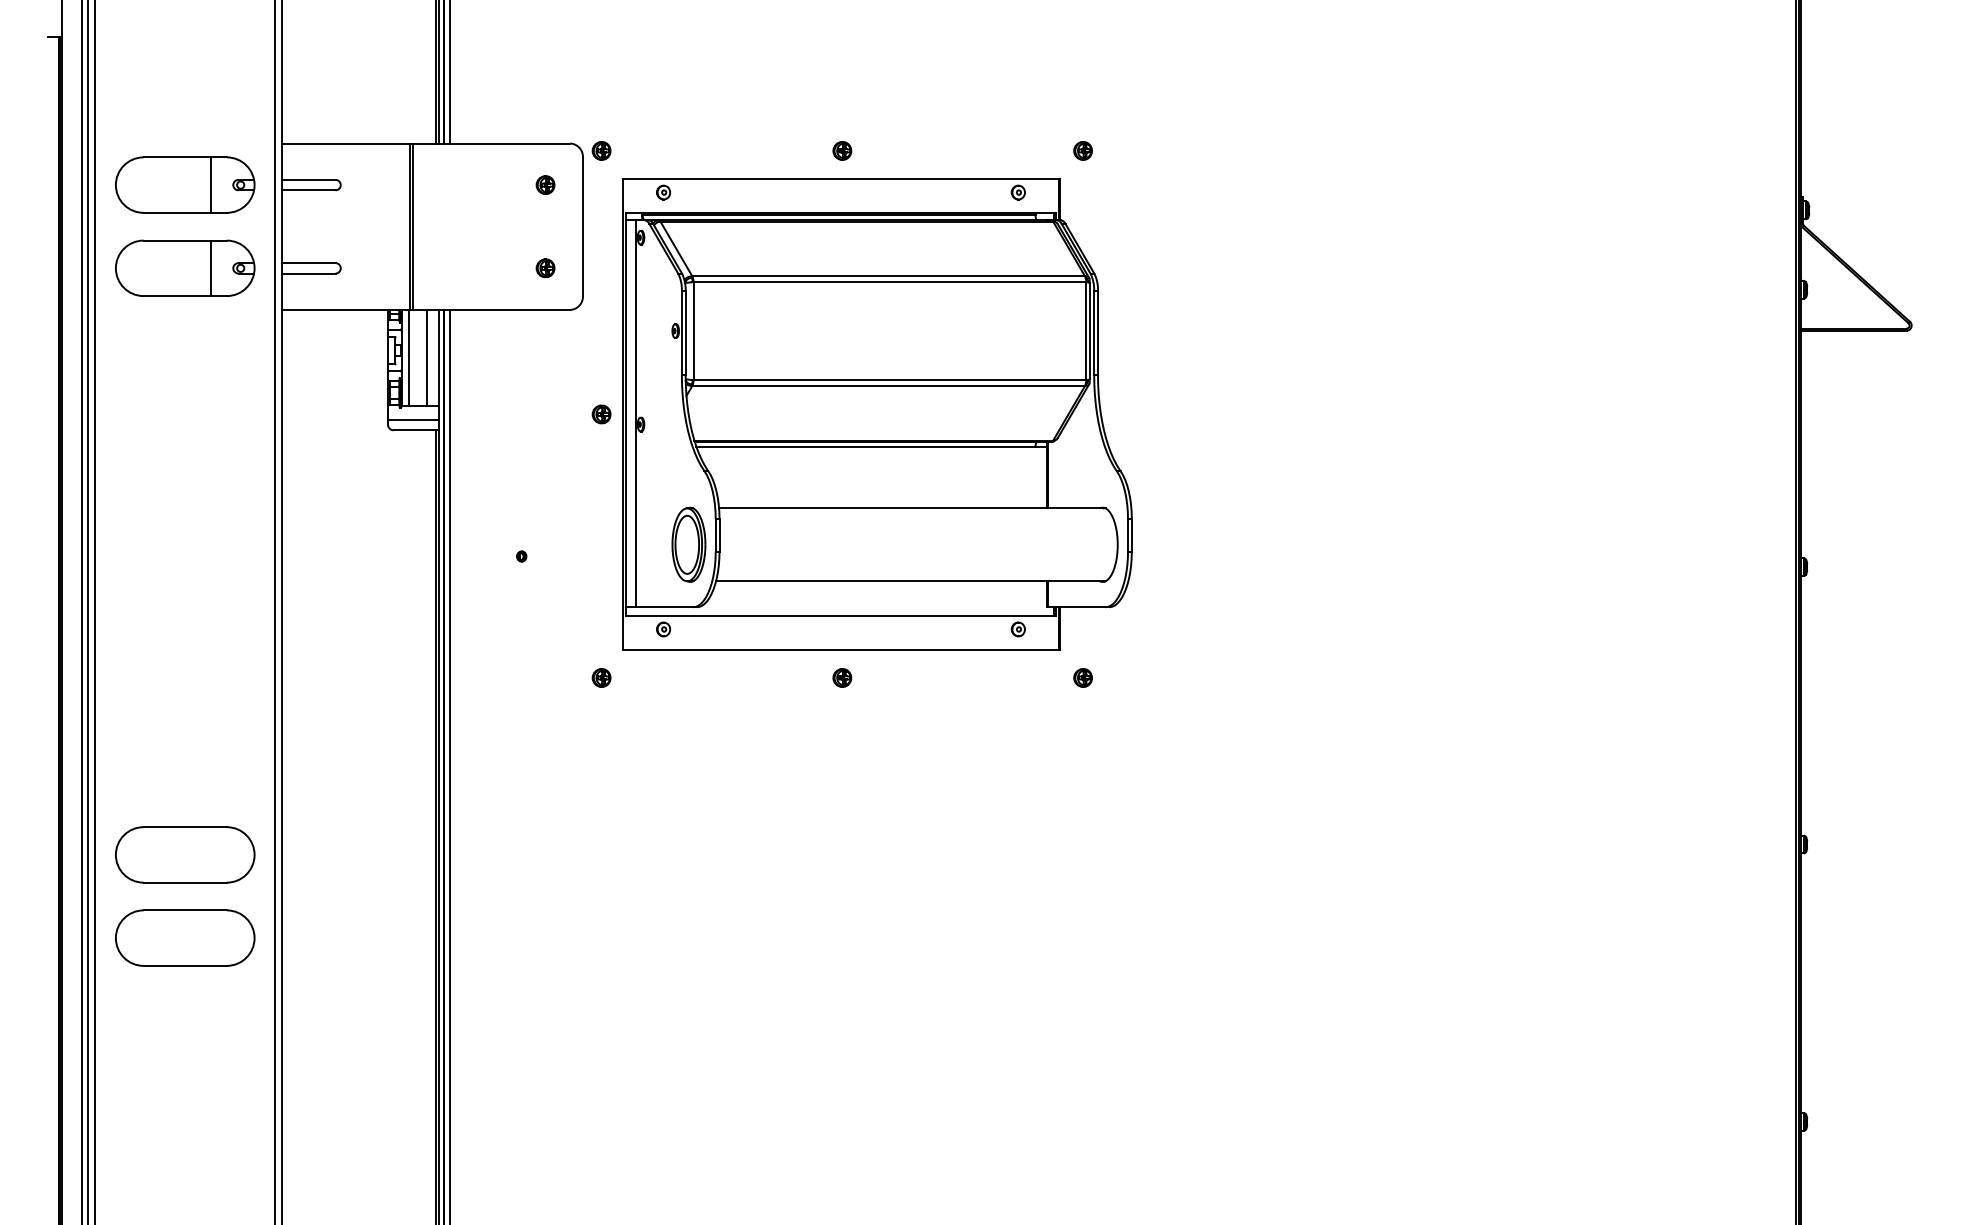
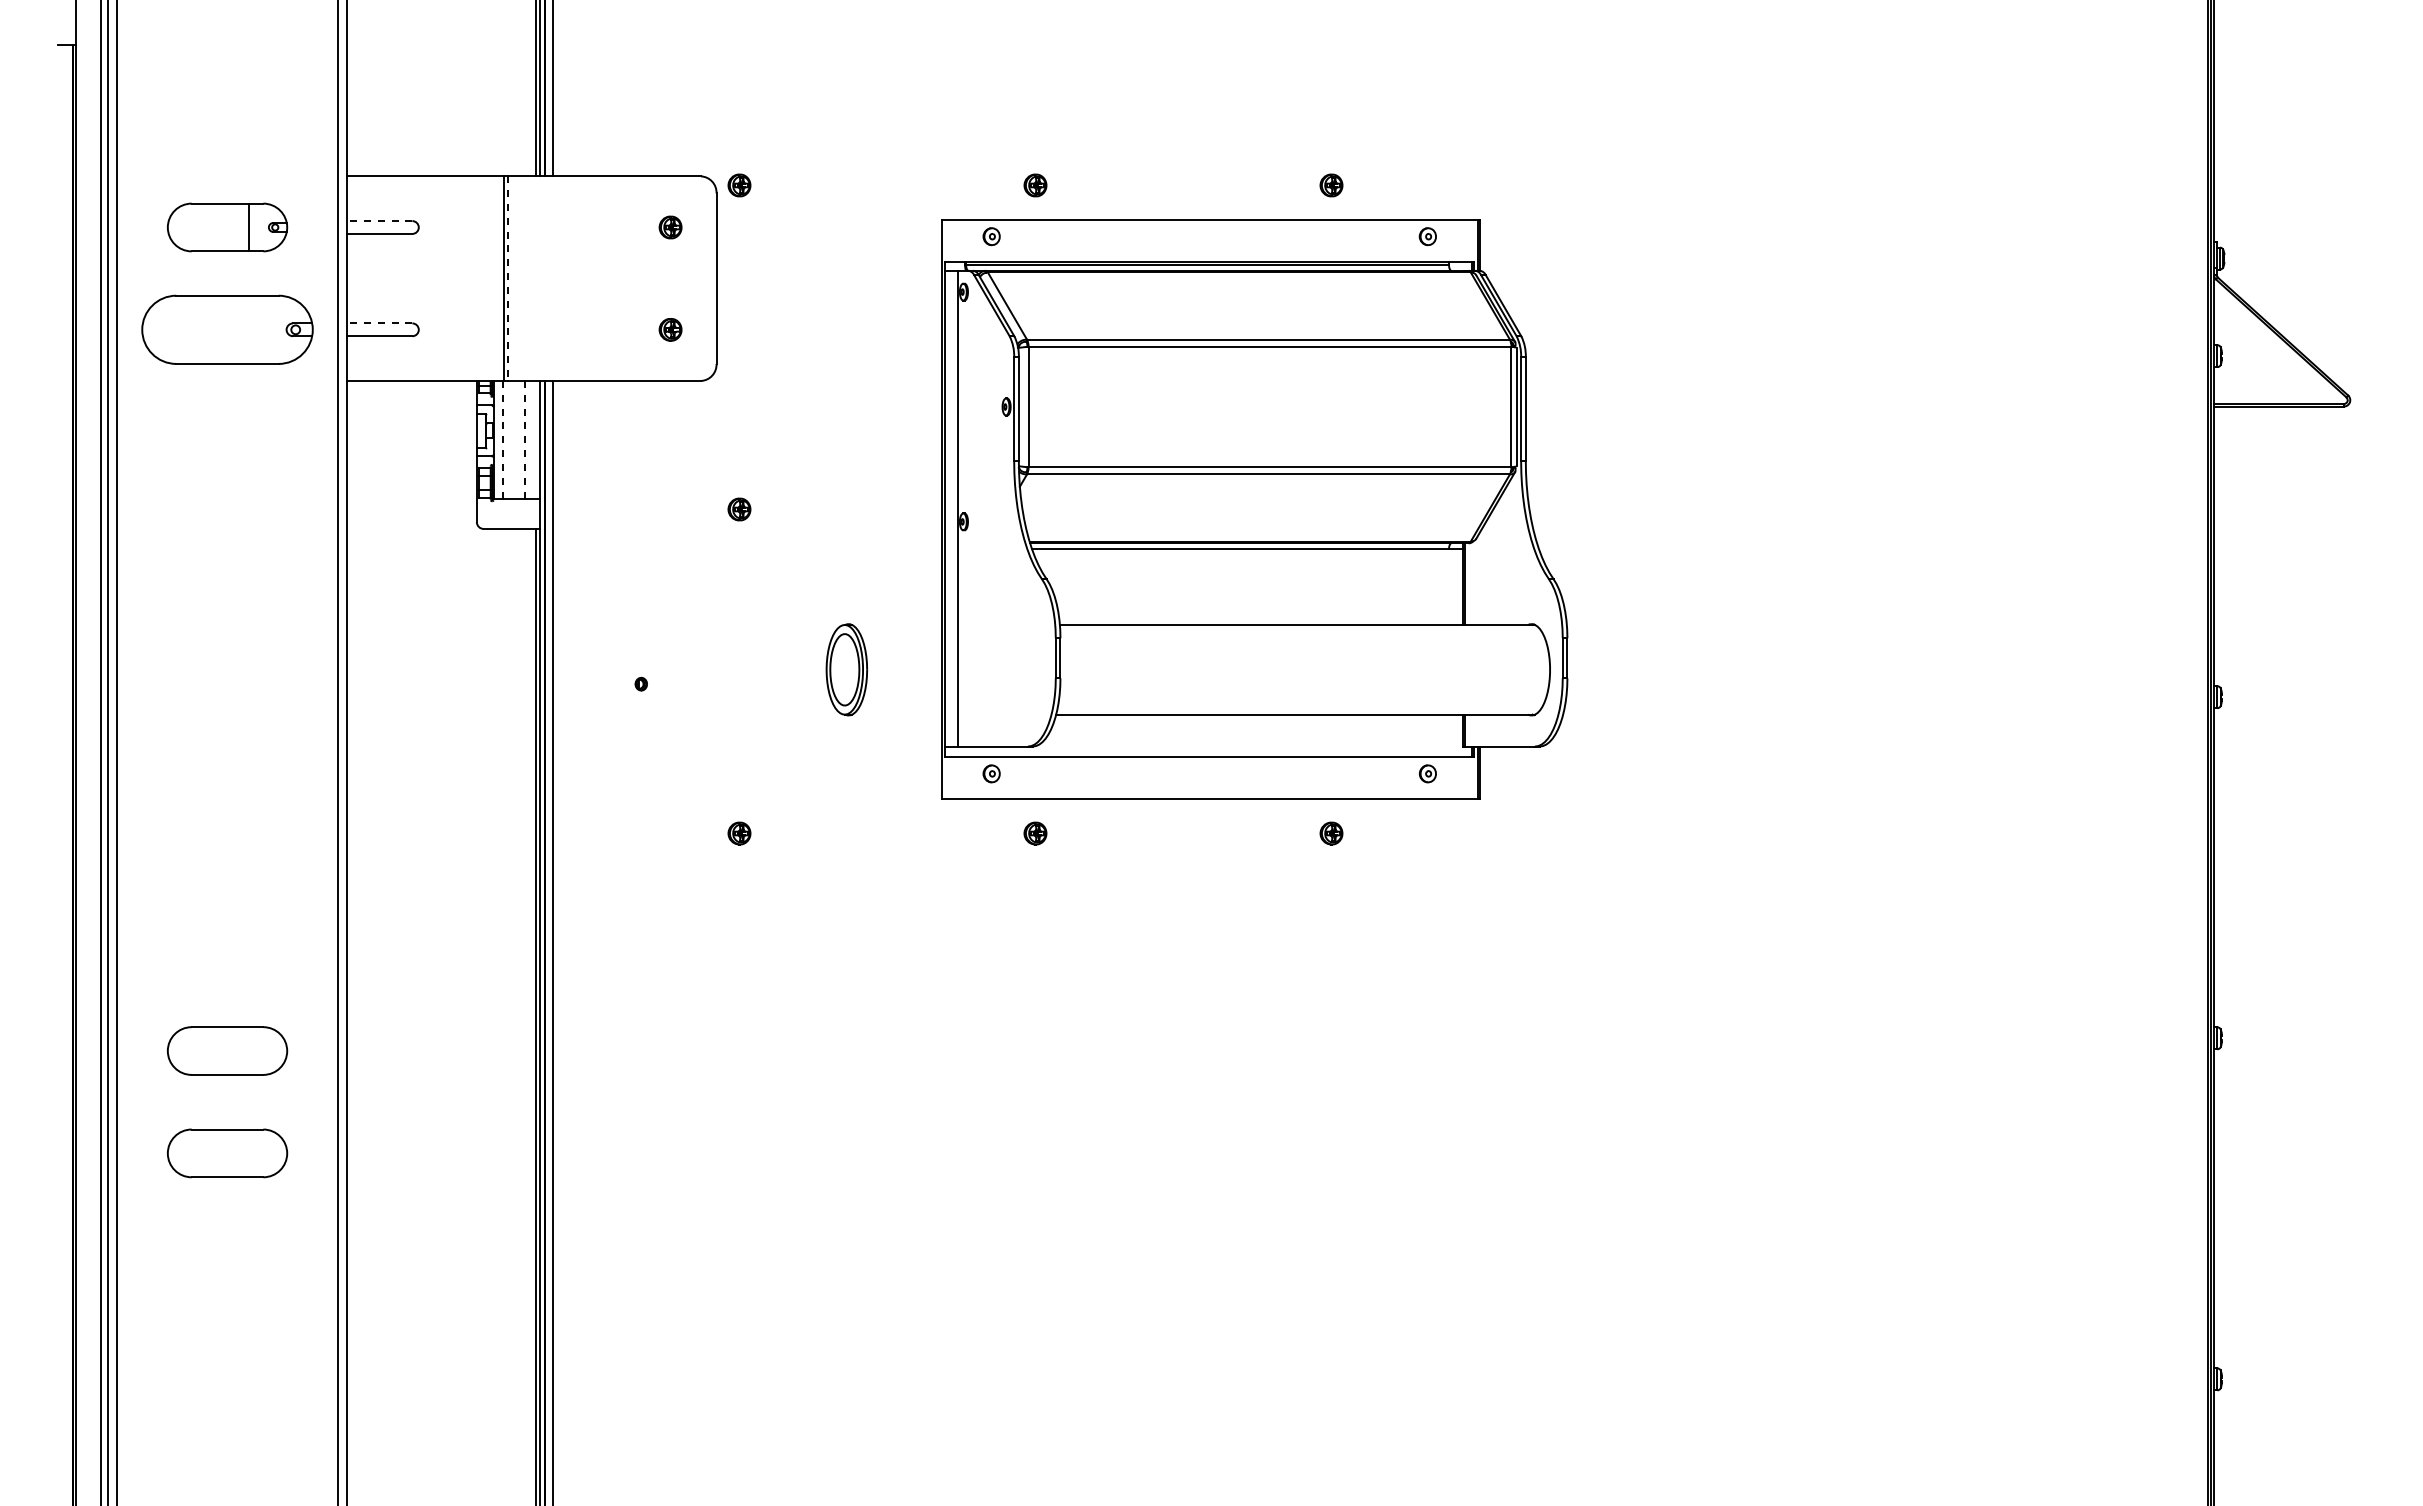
line: (308, 180) -> (379, 221), solid -> dashed
part: (185, 185) -> (227, 227), size x0.7
line: (413, 227) -> (508, 279), solid -> dashed
line: (308, 263) -> (379, 323), solid -> dashed
line: (210, 268) -> (258, 329), removed
line: (408, 358) -> (502, 440), solid -> dashed
line: (427, 358) -> (525, 440), solid -> dashed
part: (877, 414) -> (1254, 509), moved
line: (412, 420) -> (507, 516), removed
part: (185, 854) -> (227, 1050), size x0.7
part: (185, 938) -> (227, 1153), size x0.7

